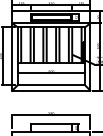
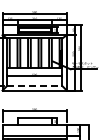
line: (51, 85) -> (34, 86), solid -> dashed

